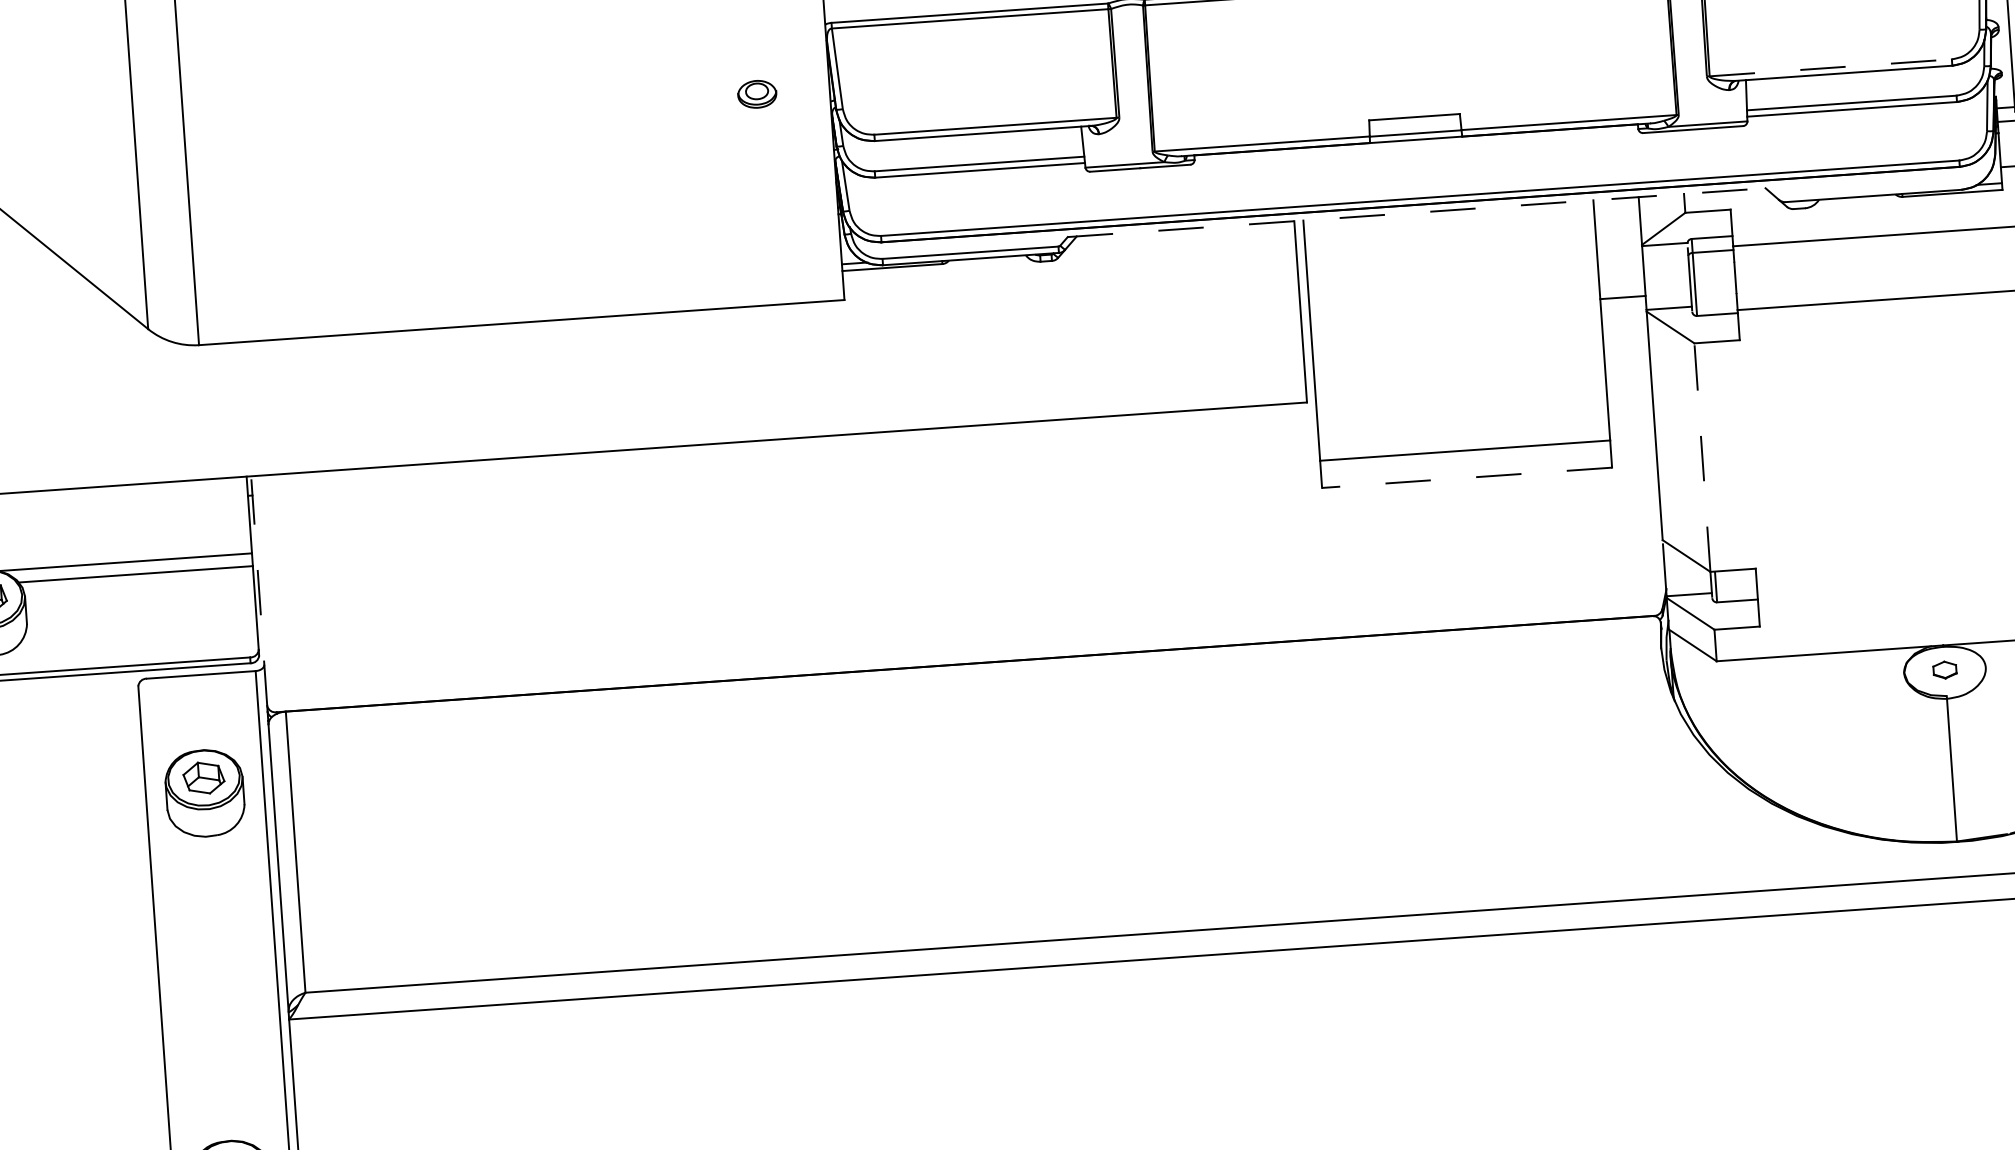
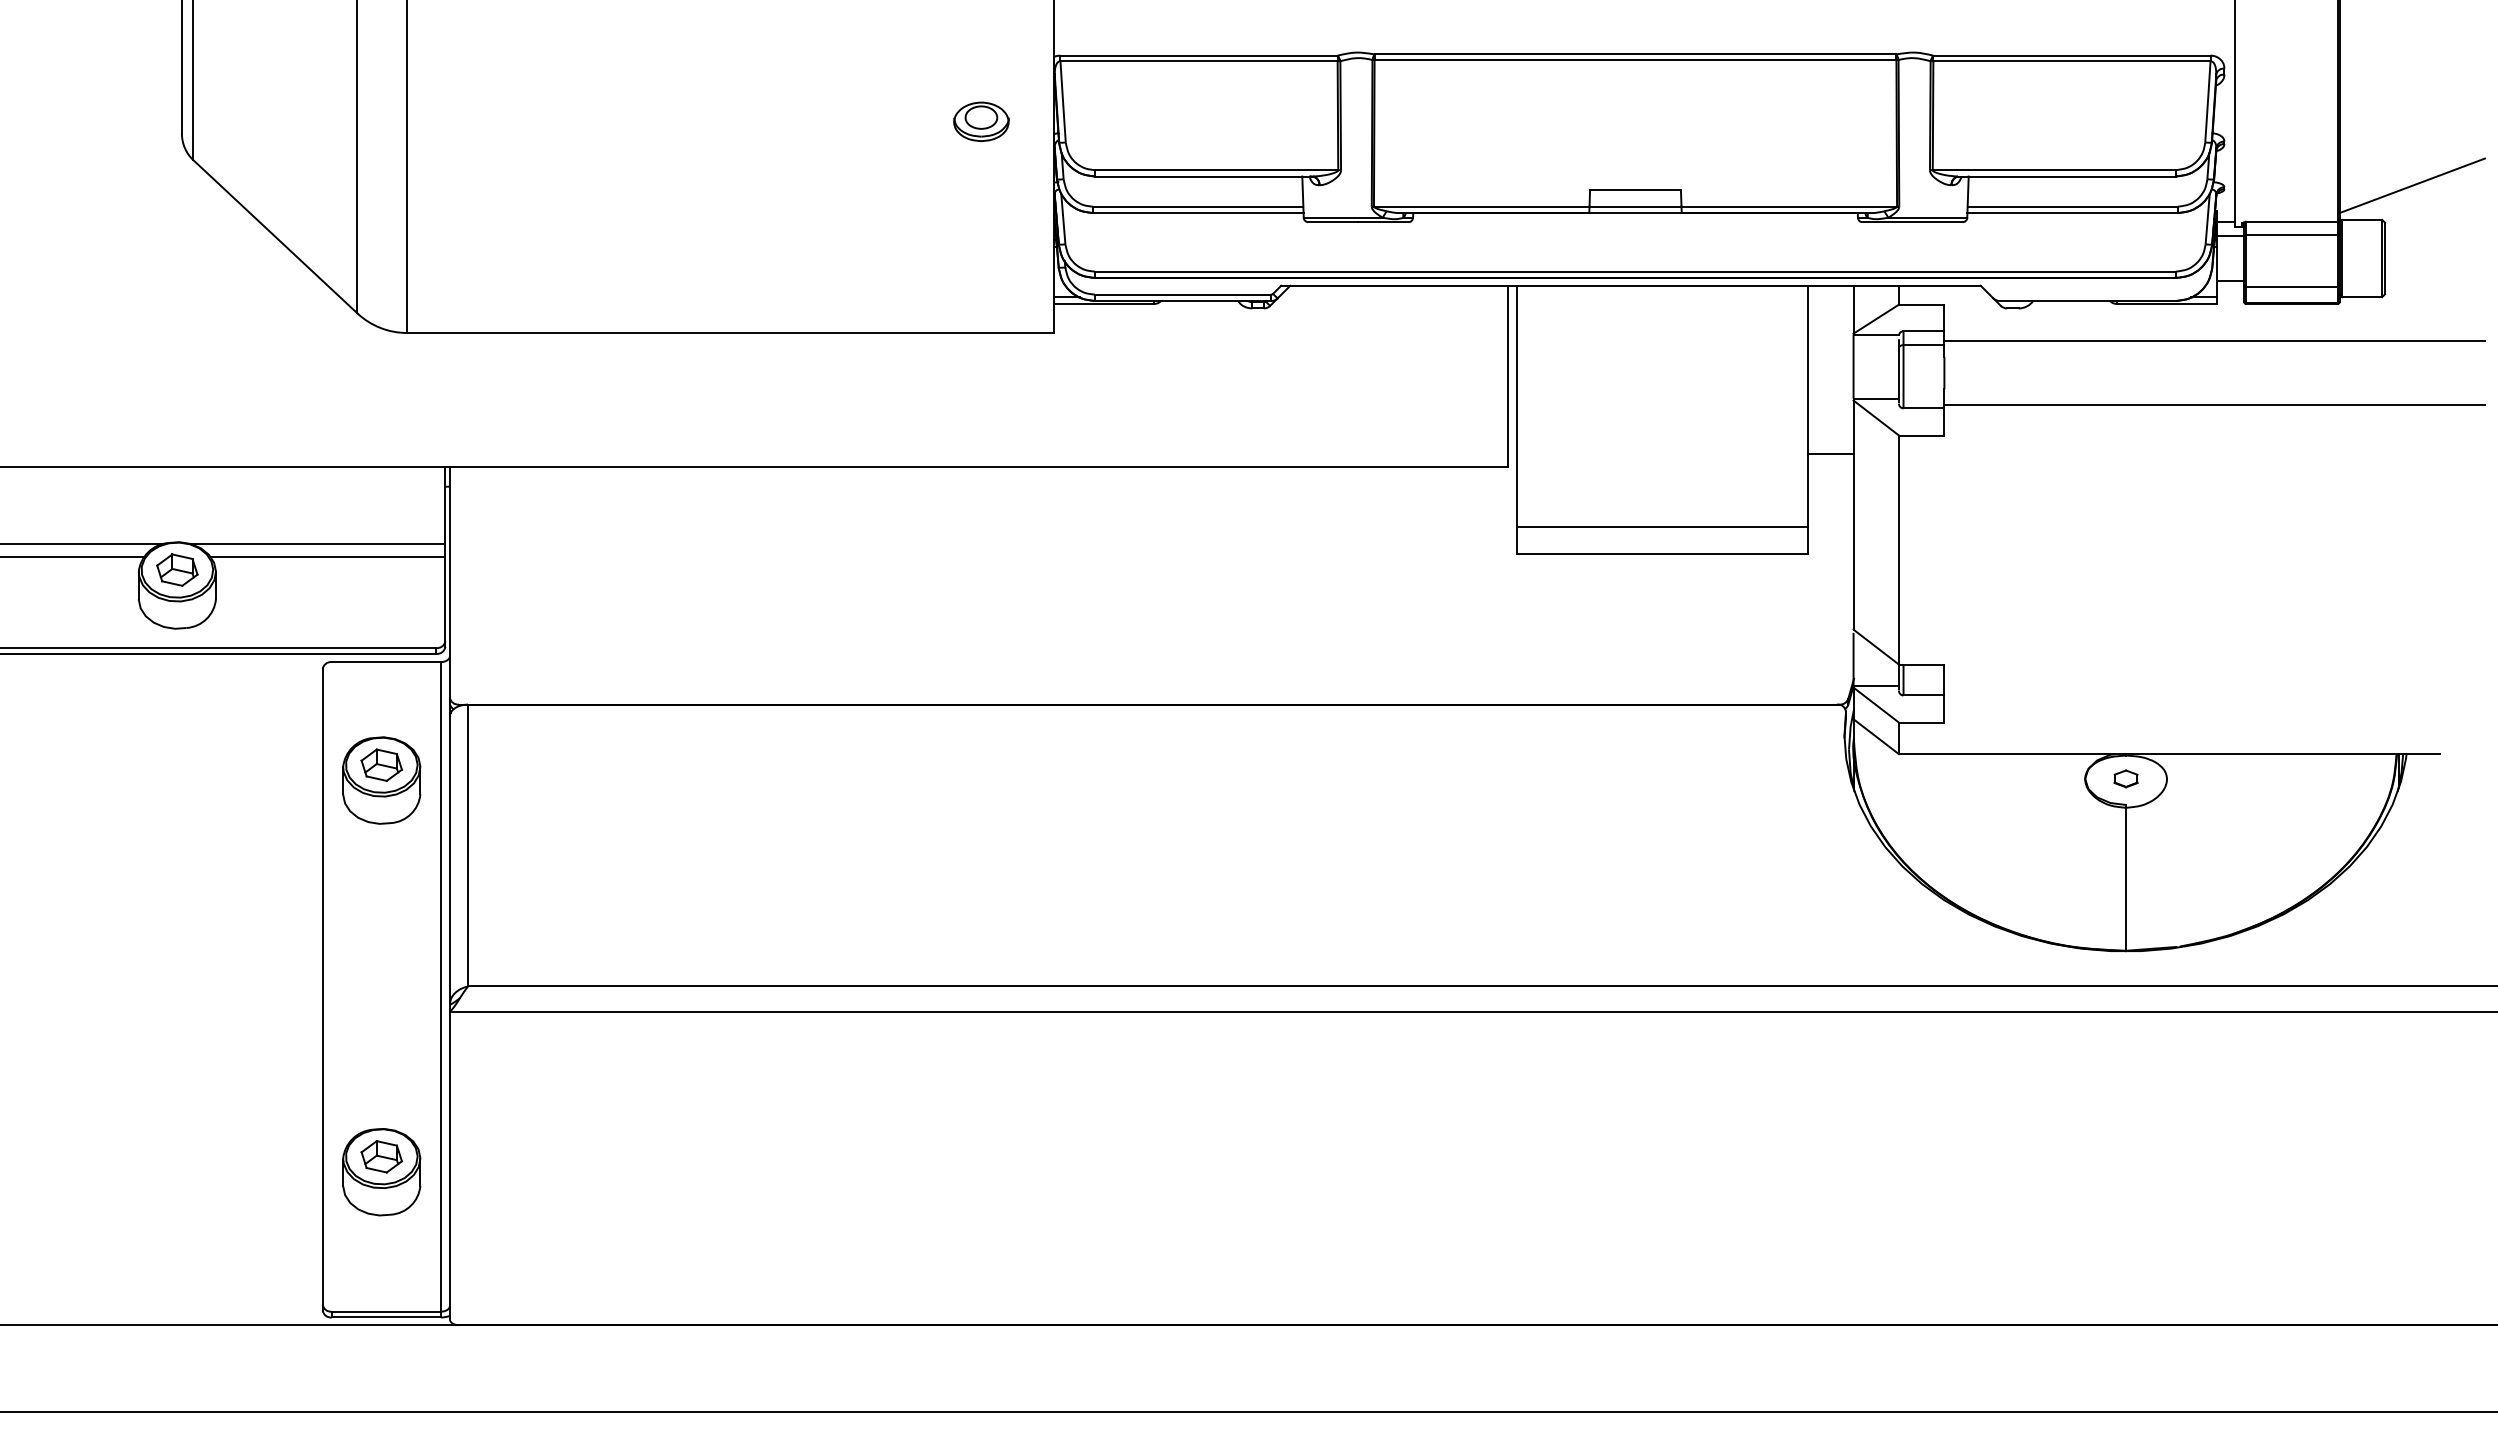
line: (1831, 68) -> (2054, 170), dashed -> solid
part: (757, 94) -> (981, 121), size x1.43
line: (1416, 212) -> (1630, 285), dashed -> solid
line: (1622, 297) -> (1830, 453), moved
line: (1702, 458) -> (1898, 550), dashed -> solid
line: (1466, 477) -> (1662, 553), dashed -> solid
line: (258, 591) -> (449, 582), dashed -> solid

